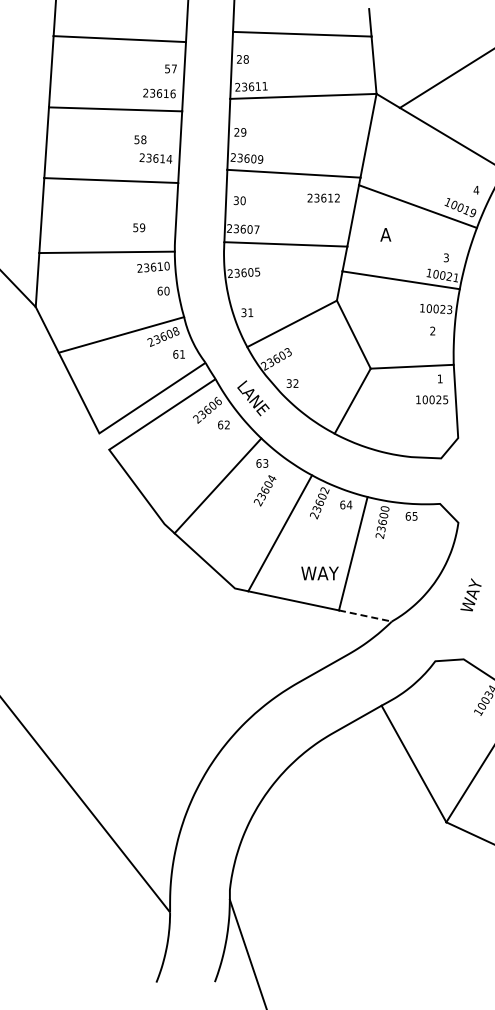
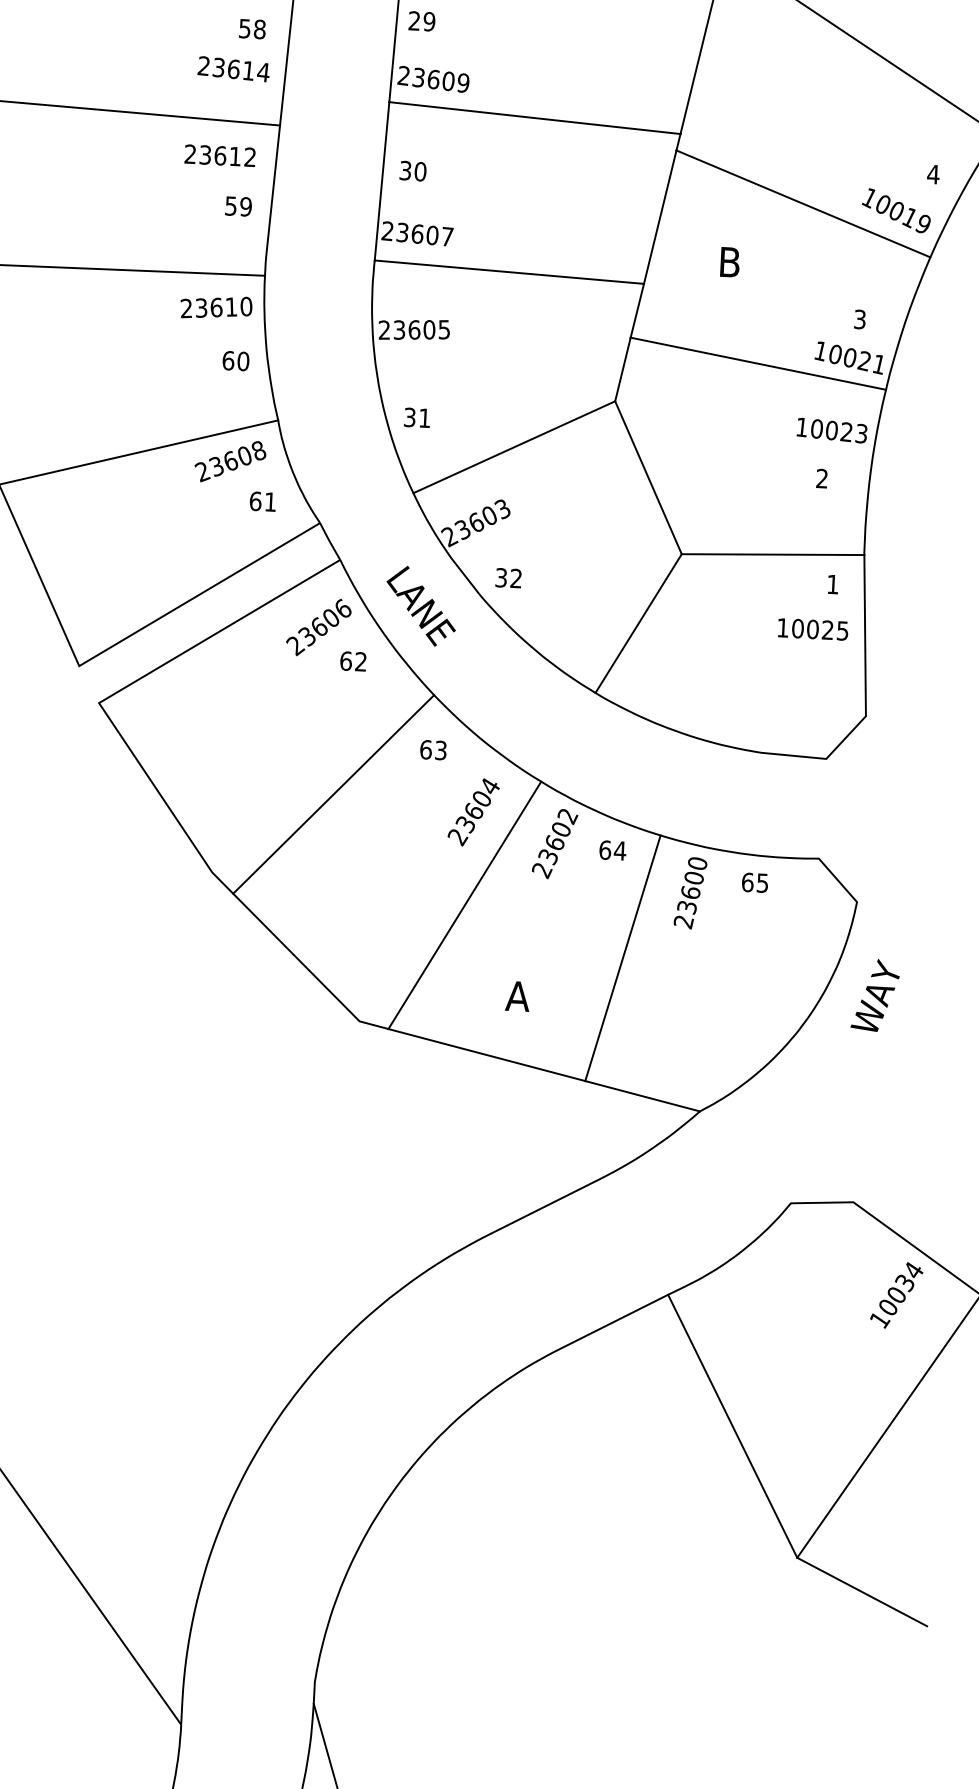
text: (140, 139) -> (252, 28), moved
text: (323, 197) -> (219, 154), moved
text: (139, 227) -> (239, 205), moved
text: (385, 234) -> (729, 261), A -> B
text: (264, 490) -> (472, 811), moved
text: (319, 573) -> (546, 997), WAY -> A
text: (470, 594) -> (874, 994), moved
line: (365, 616) -> (642, 1097), dashed -> solid

